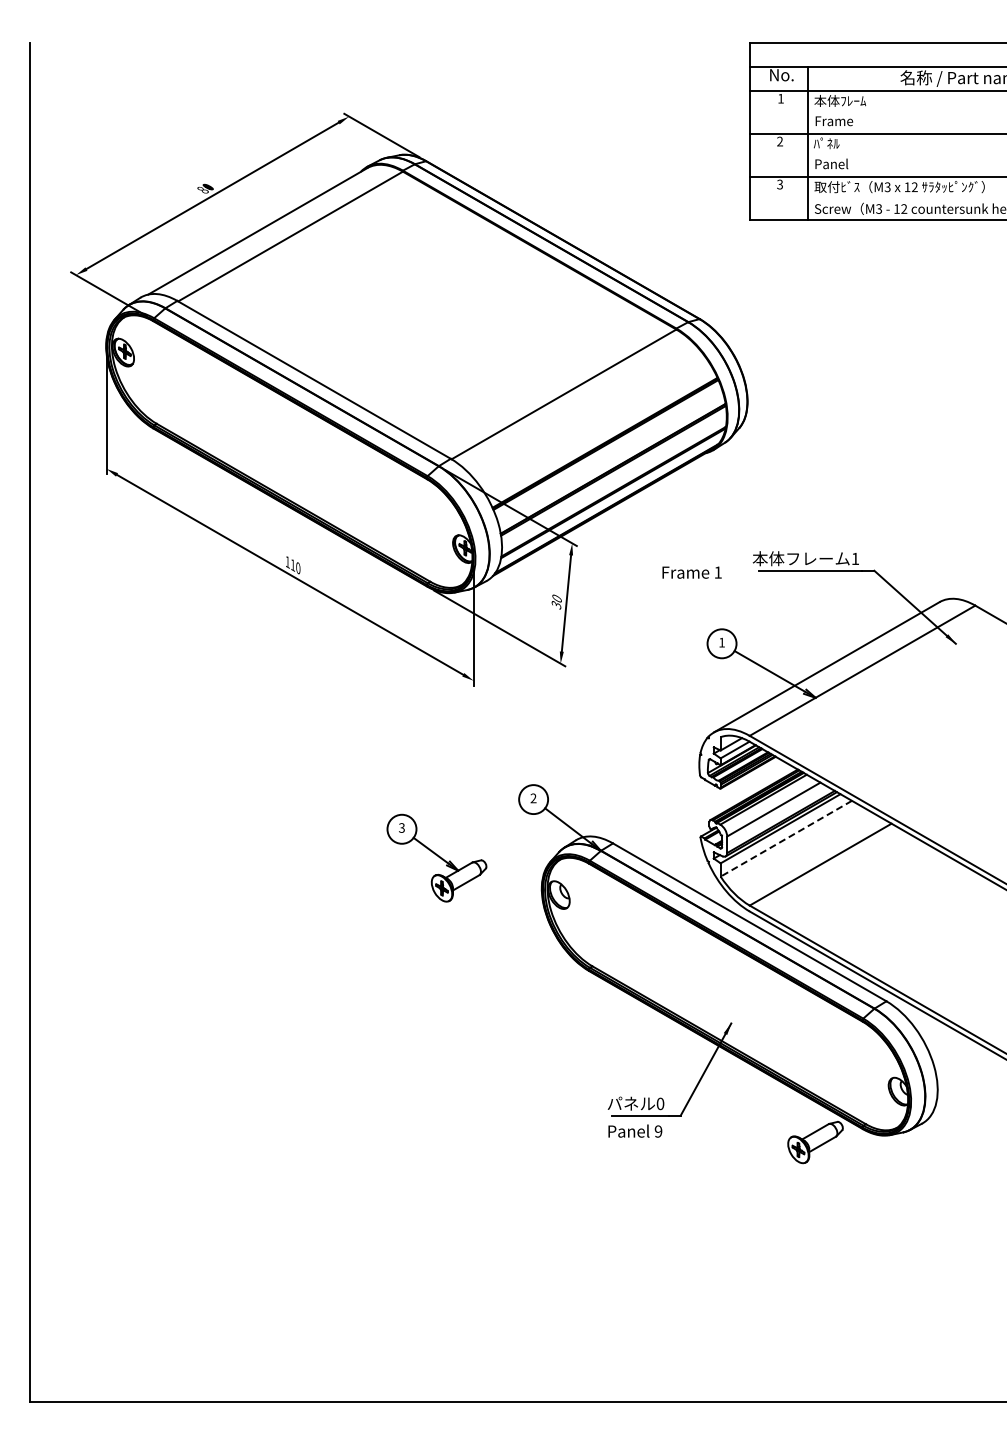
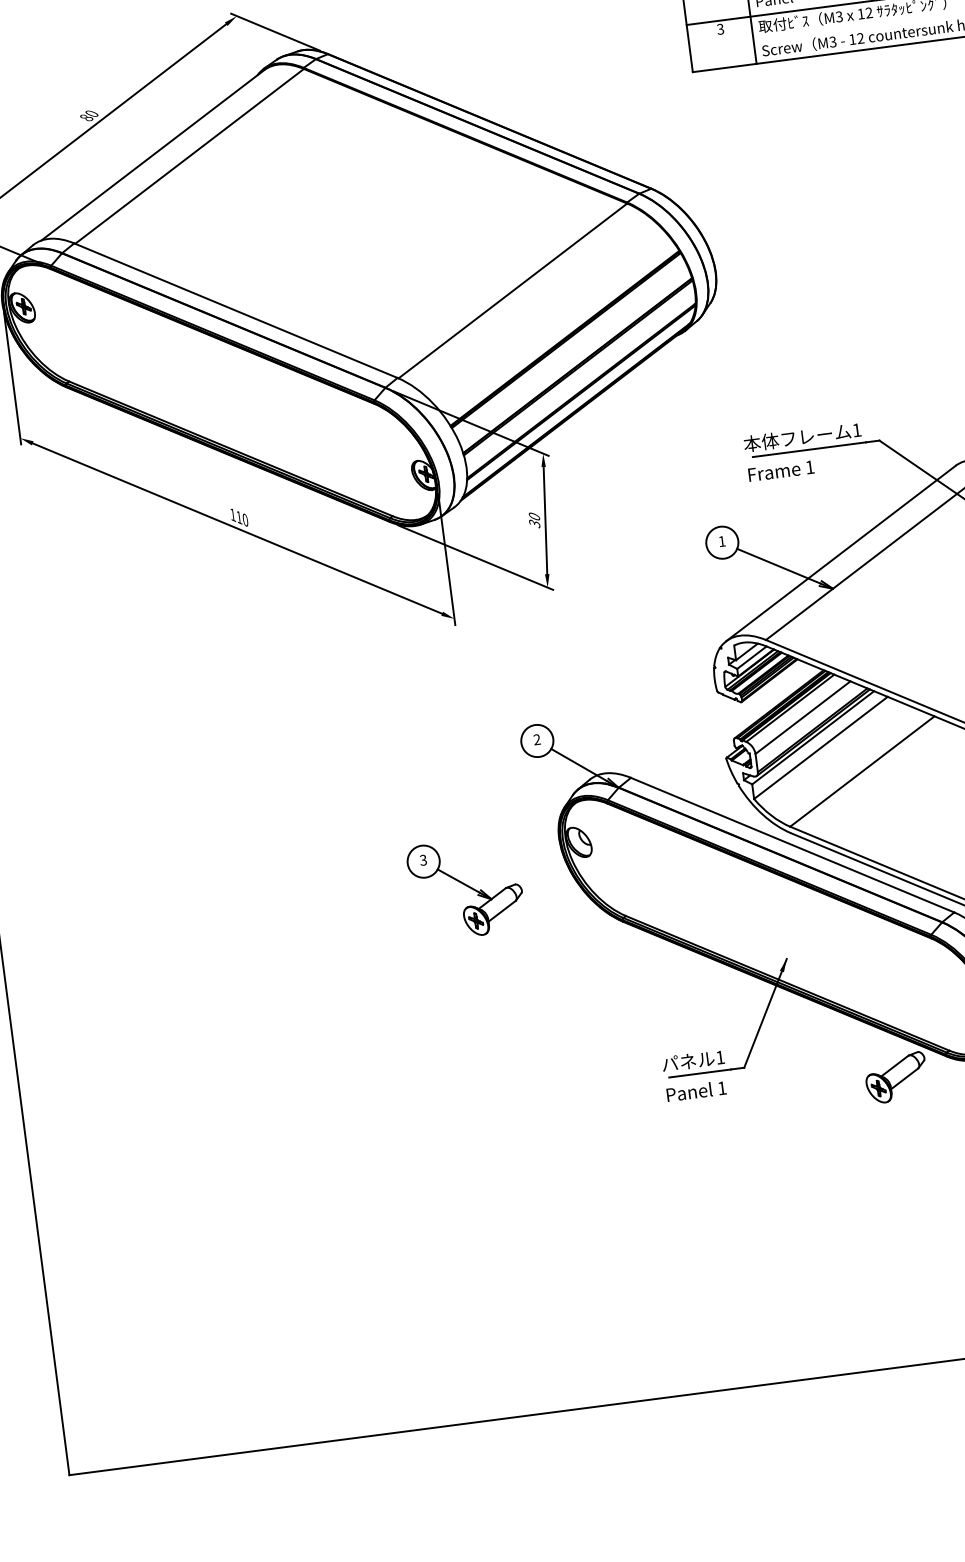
text: (691, 572) -> (780, 471), moved
line: (786, 838) -> (821, 747), dashed -> solid
part: (436, 857) -> (465, 887), moved
text: (660, 1103) -> (720, 1057), 0 -> 1
text: (658, 1131) -> (722, 1088), 9 -> 1

